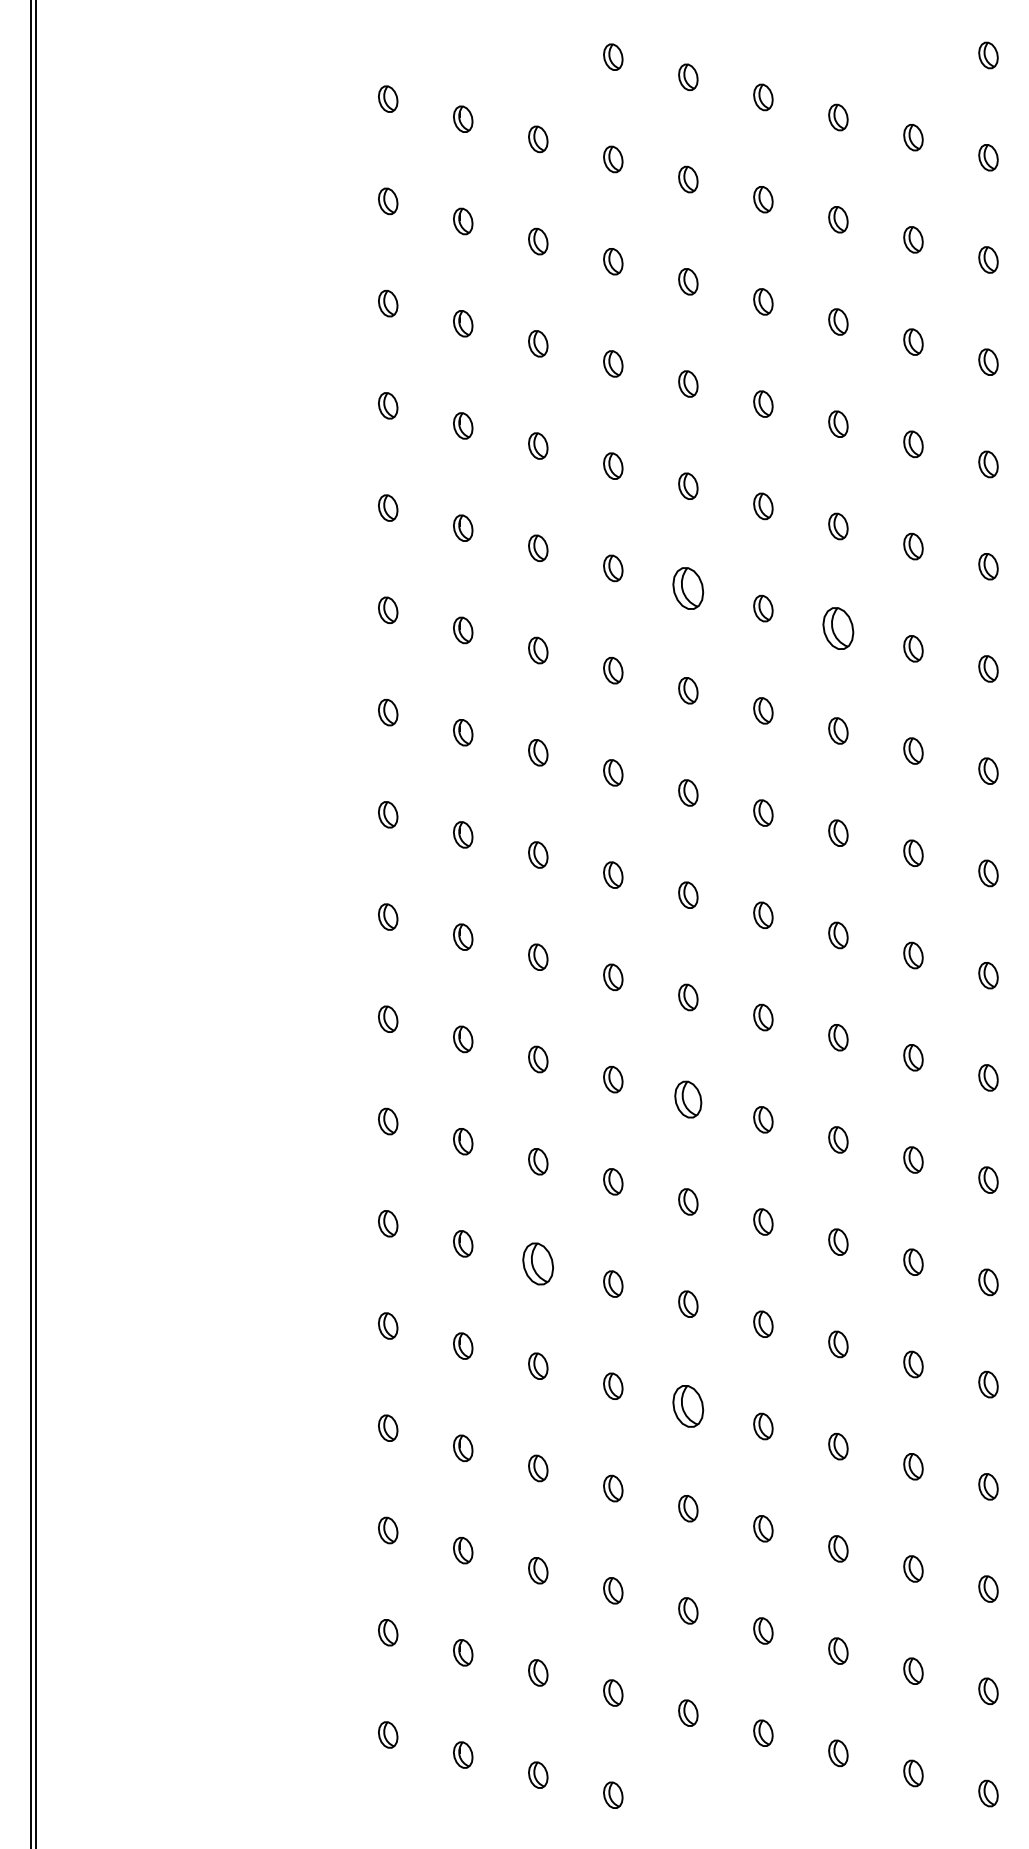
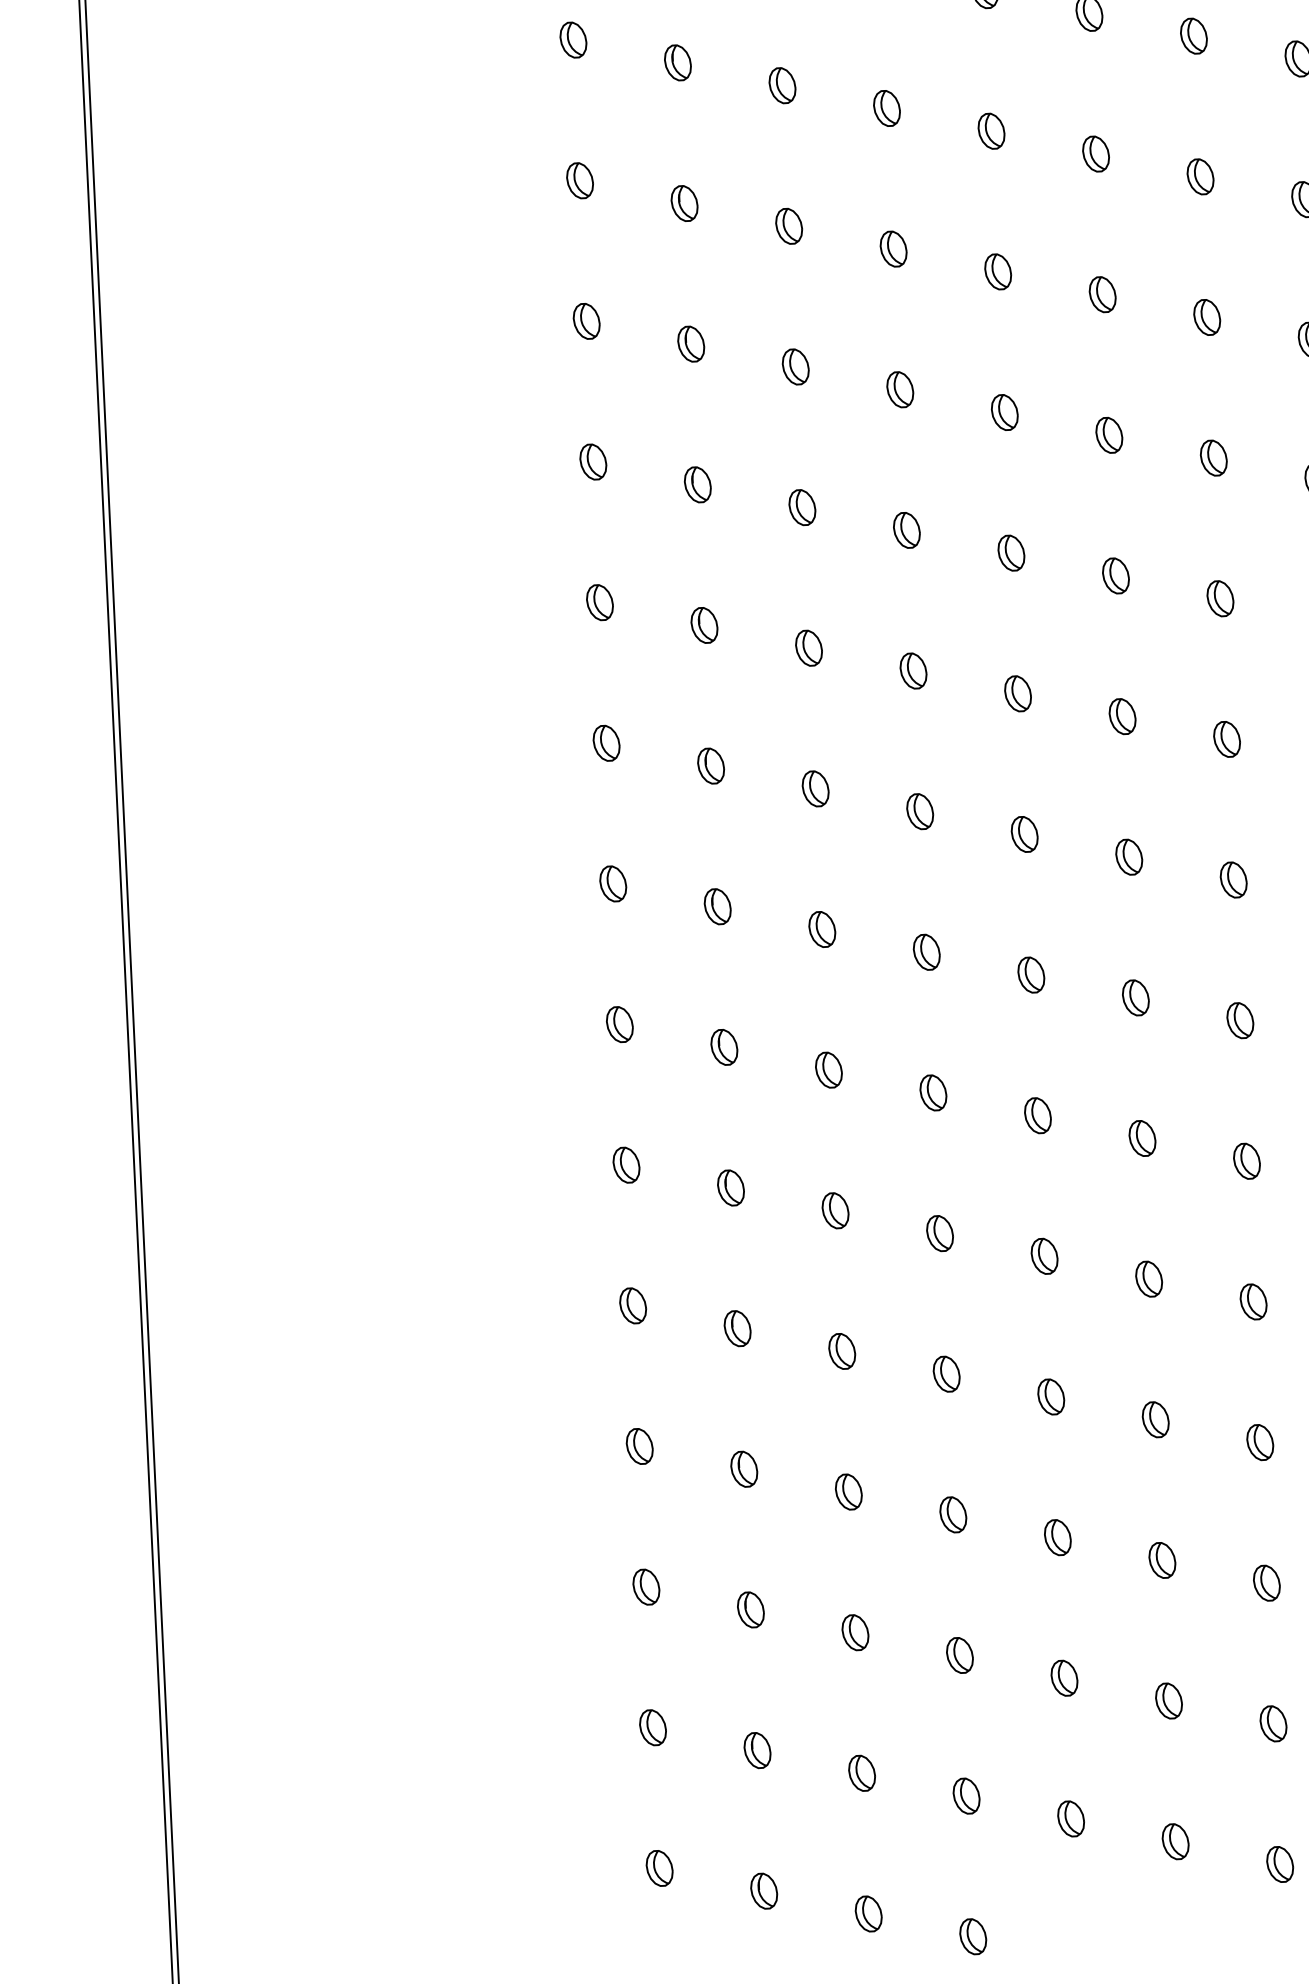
part: (688, 588) -> (998, 271), size x0.62
part: (838, 628) -> (1207, 317), size x0.62
part: (688, 1099) -> (1031, 974), size x0.71
part: (538, 1263) -> (835, 1210), size x0.62
part: (688, 1406) -> (1051, 1397), size x0.62

